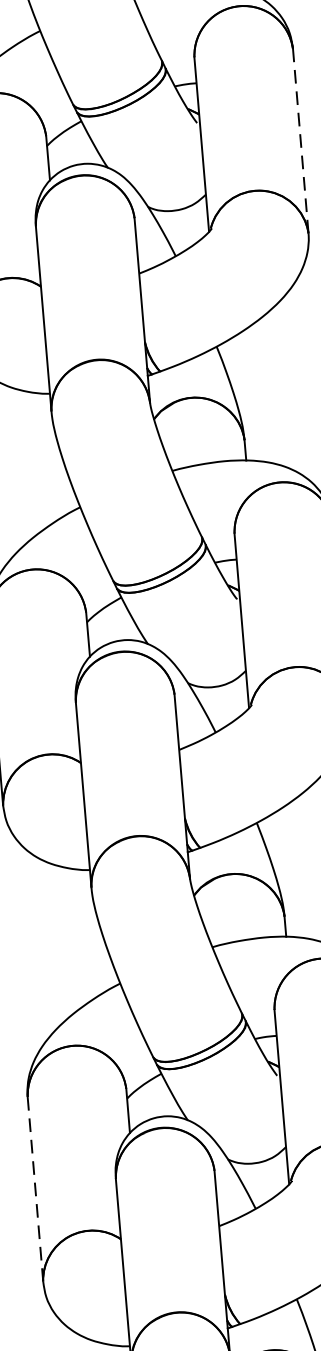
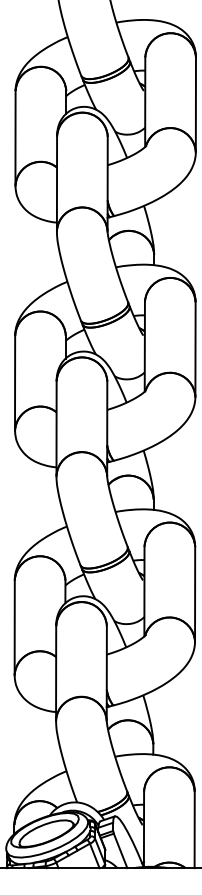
line: (299, 140) -> (195, 104), dashed -> solid
line: (35, 1190) -> (14, 628), dashed -> solid

